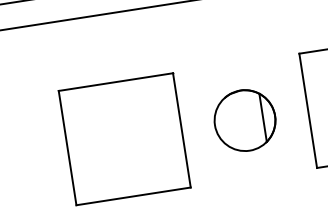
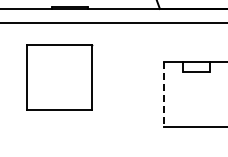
line: (307, 110) -> (163, 94), solid -> dashed
part: (244, 120) -> (127, 94), removed
part: (124, 138) -> (59, 77), moved

